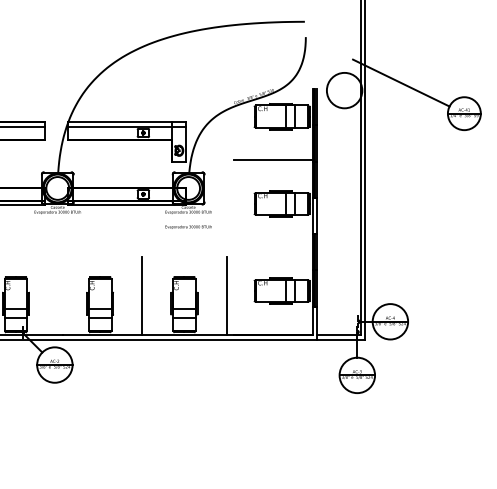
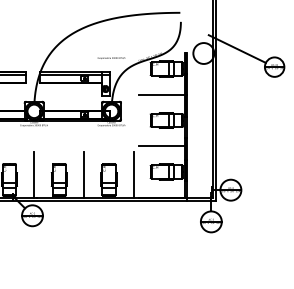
text: (188, 225) -> (111, 57), moved
line: (273, 247) -> (161, 146), added
line: (58, 295) -> (34, 174), added

